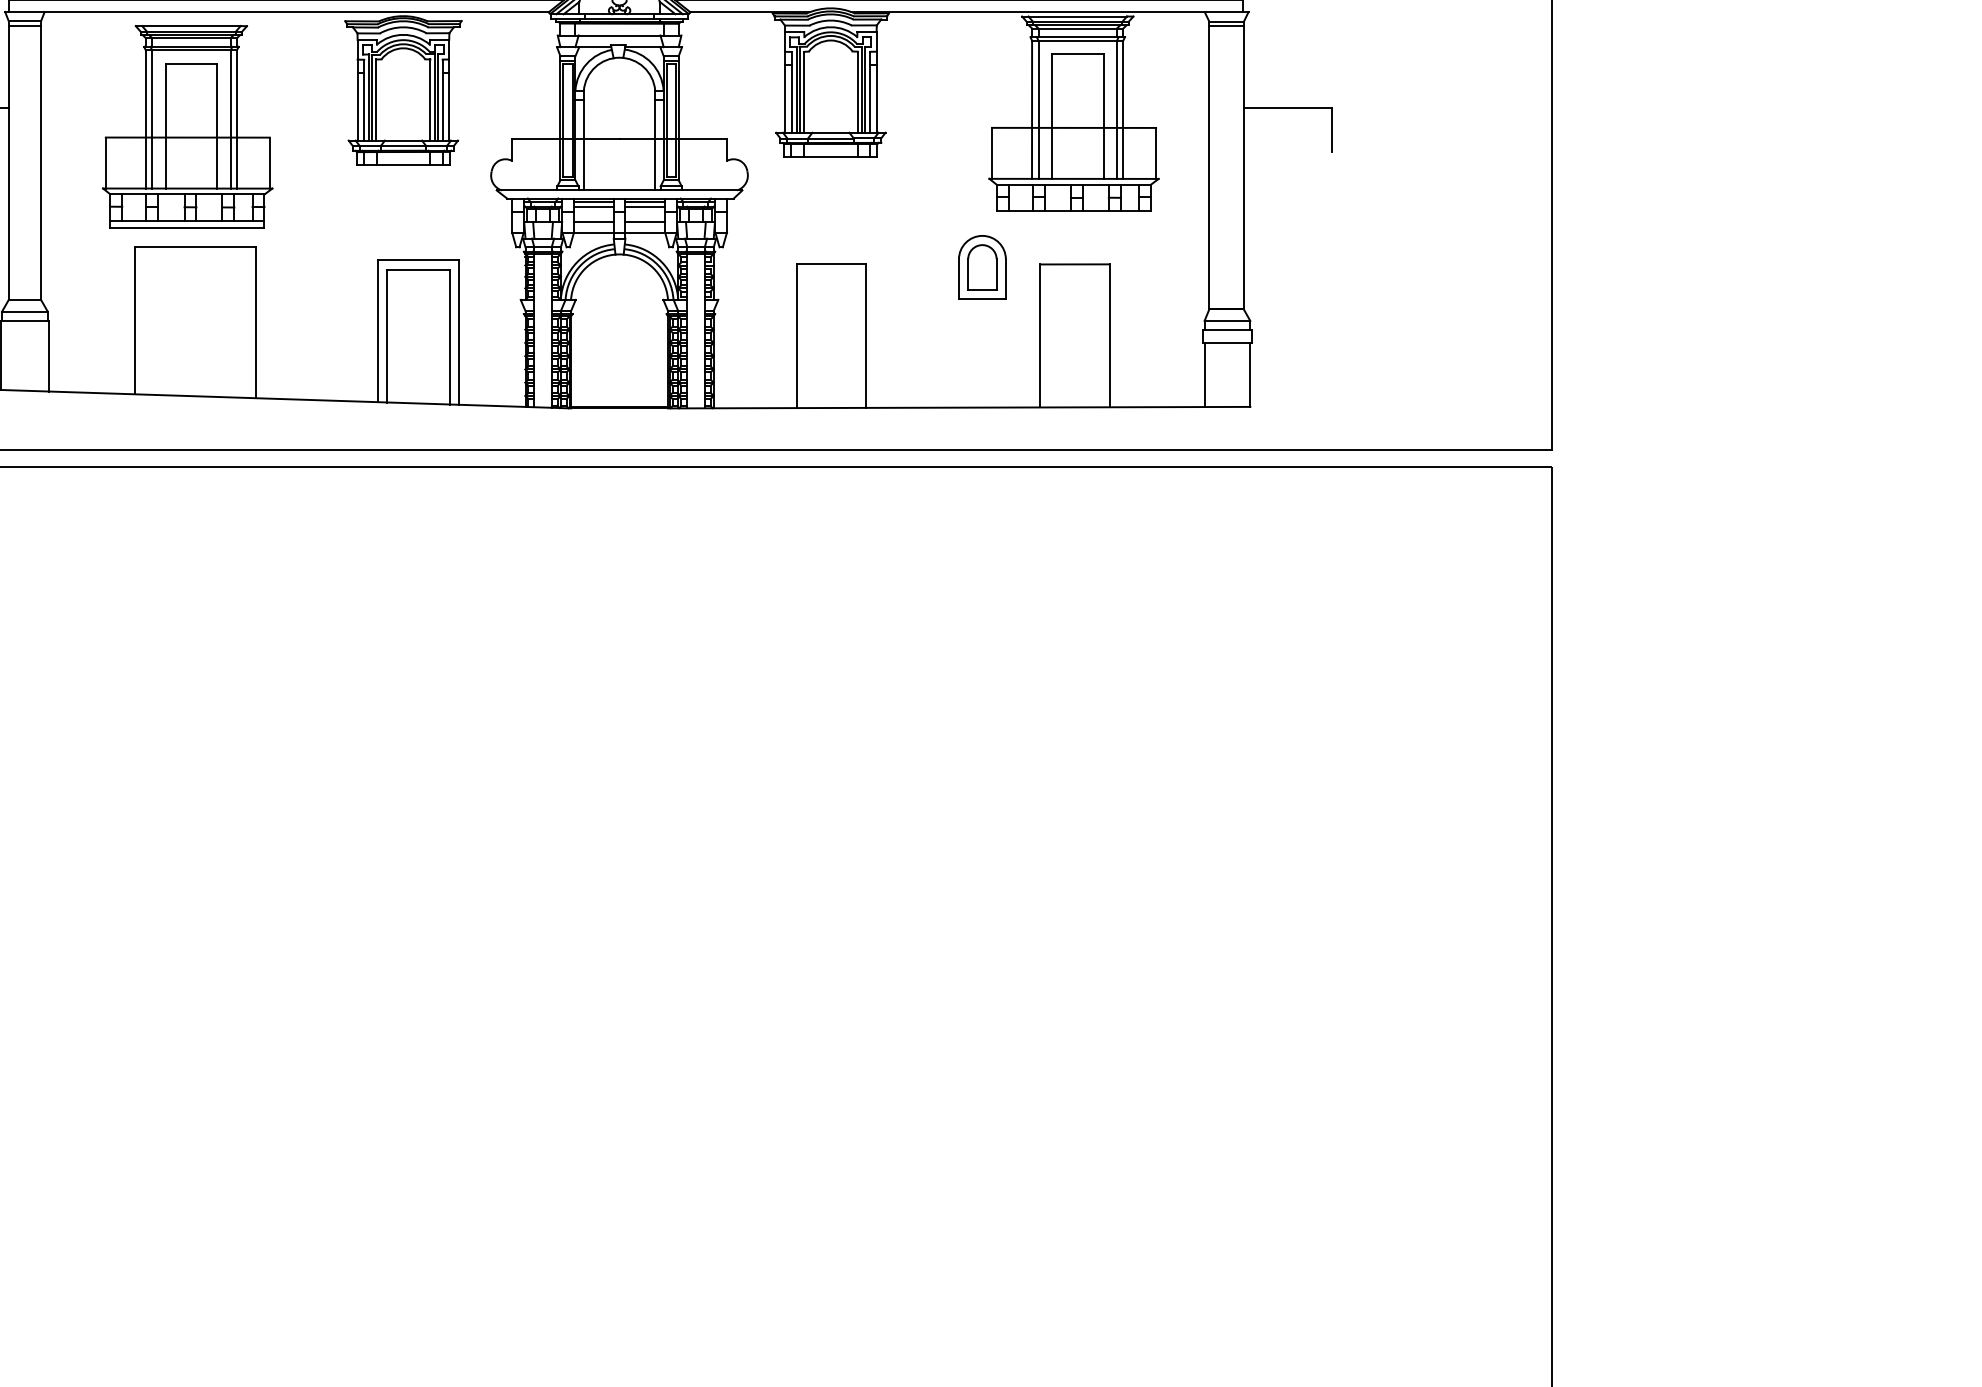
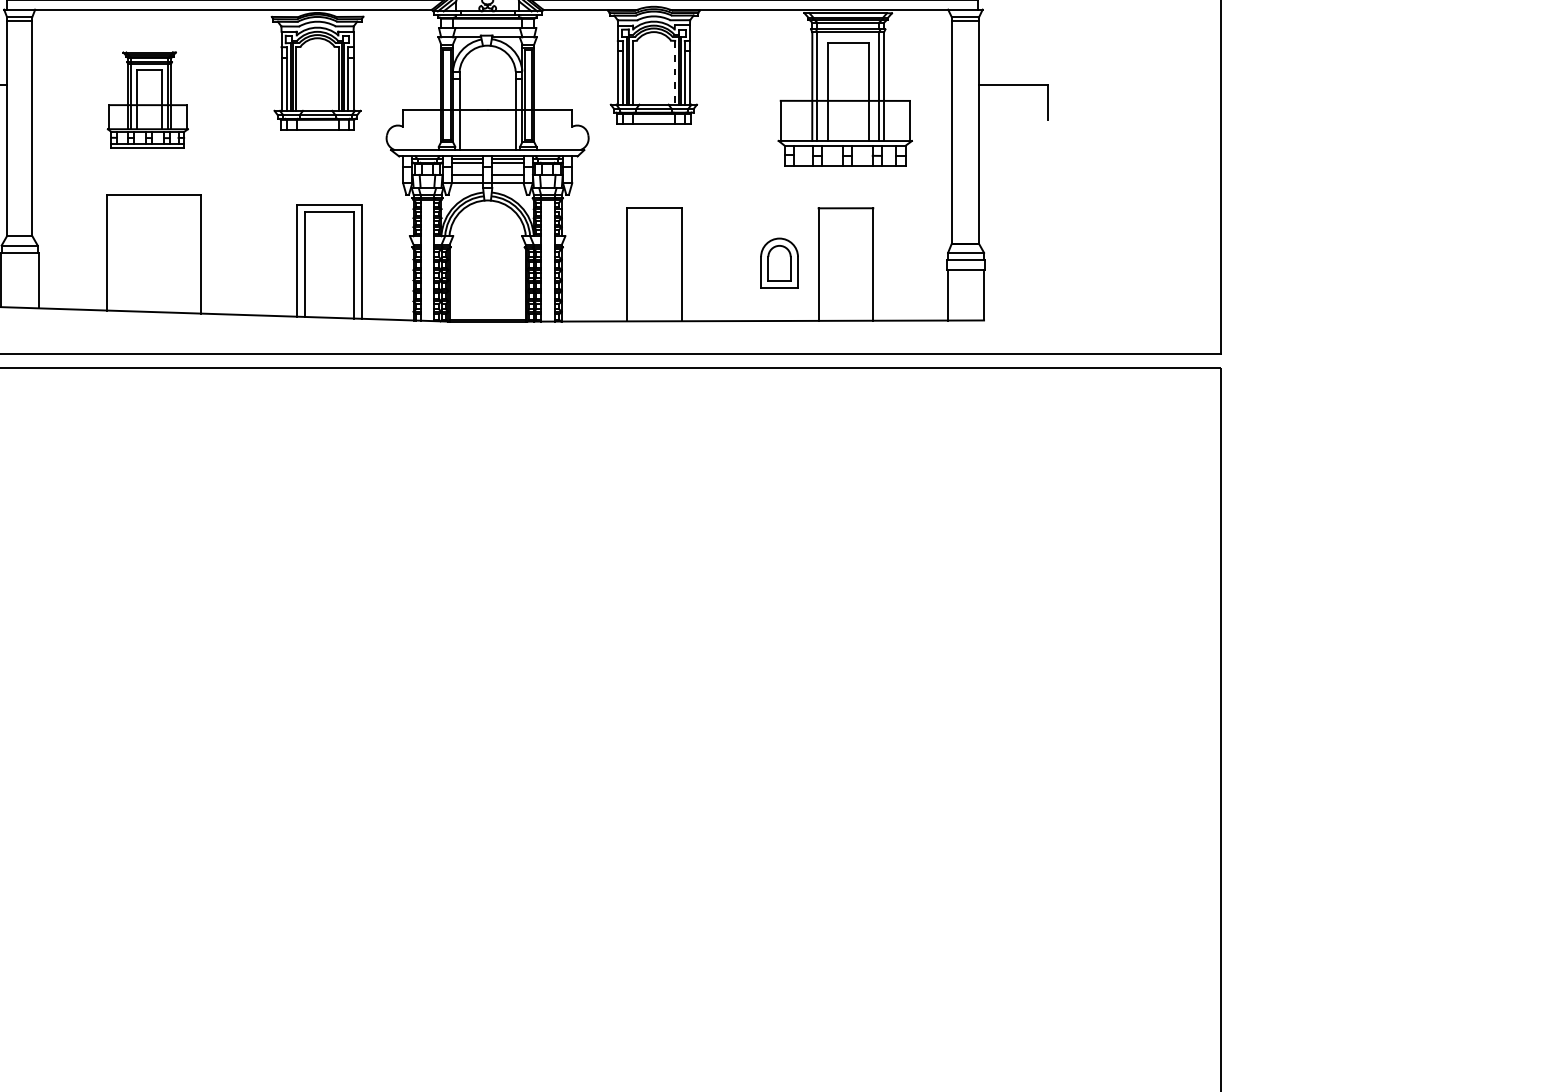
line: (857, 92) -> (674, 73), solid -> dashed
part: (187, 126) -> (147, 99), size x0.6
part: (982, 267) -> (779, 263), moved

